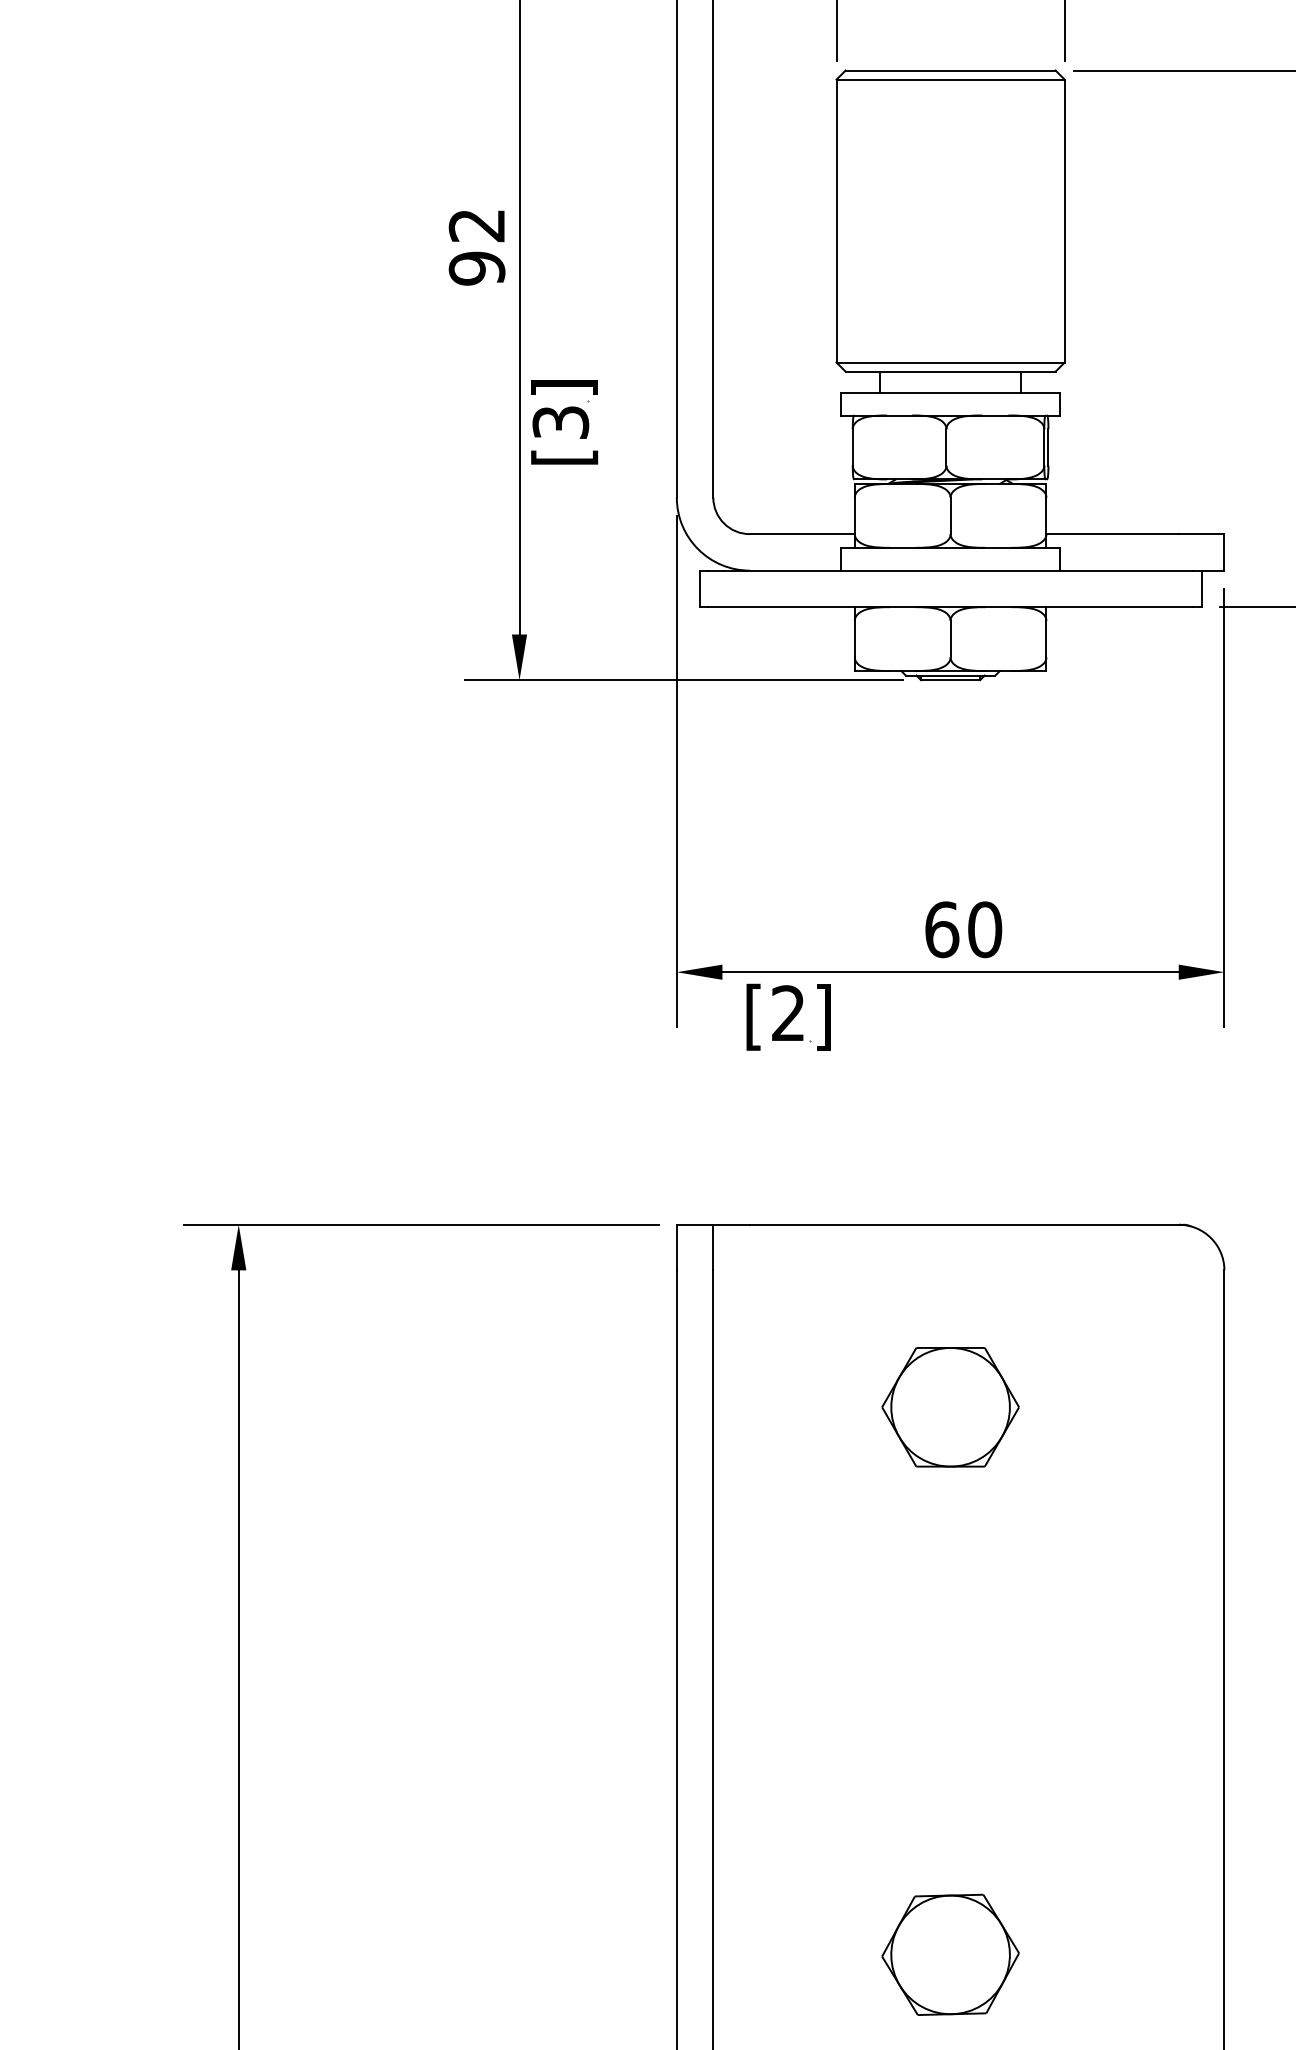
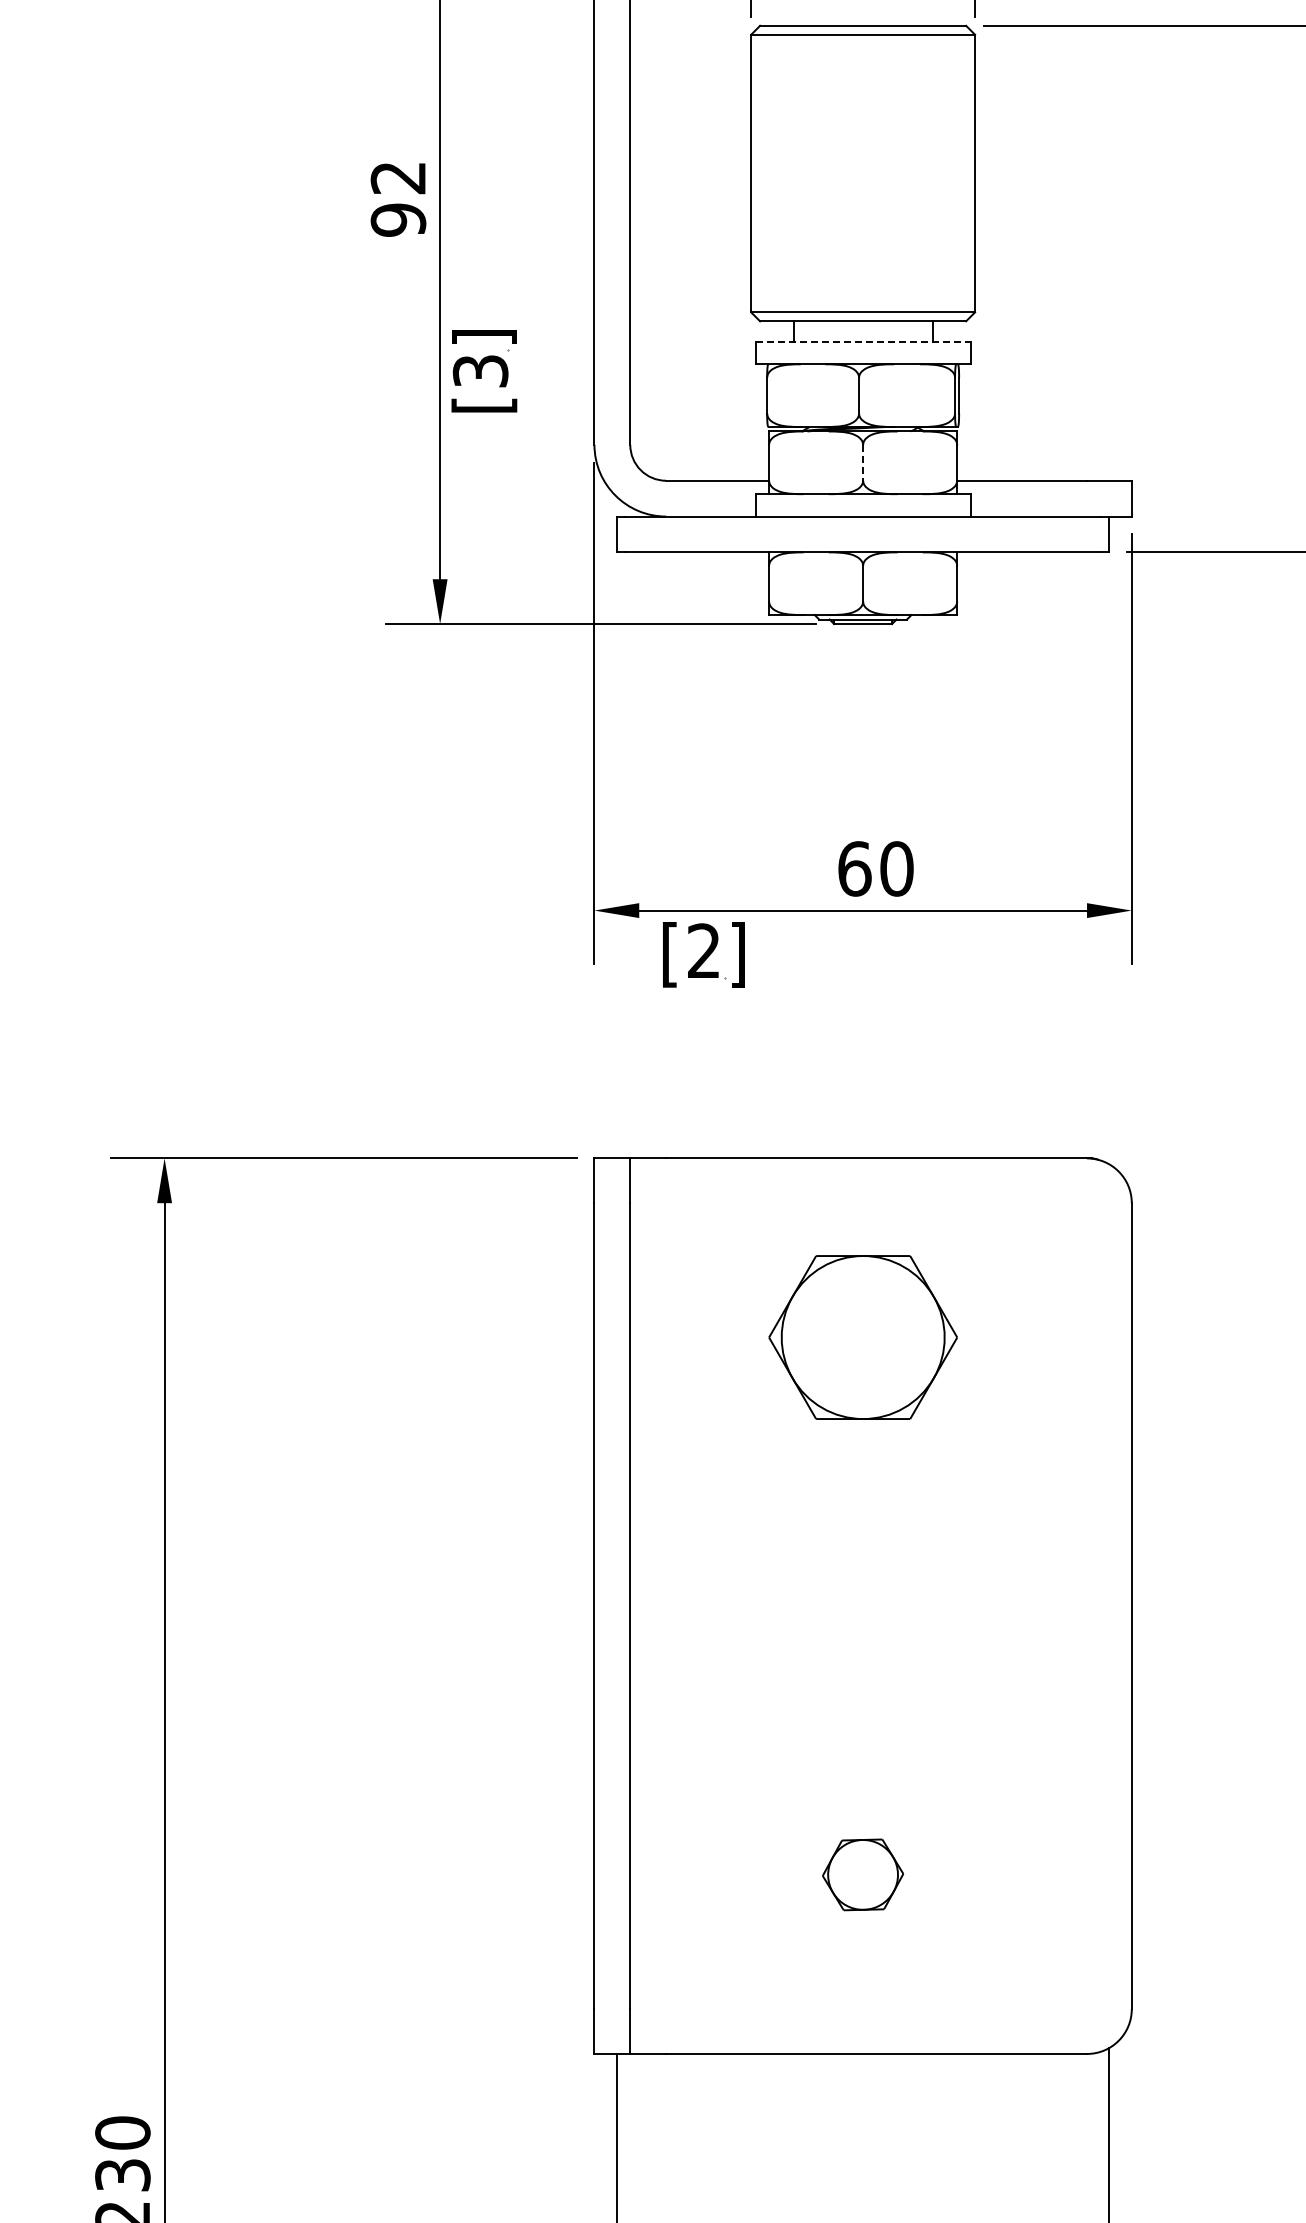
line: (950, 392) -> (863, 341), solid -> dashed
line: (950, 515) -> (863, 462), solid -> dashed
part: (949, 1407) -> (862, 1337), size x1.4
part: (949, 1954) -> (862, 1874), size x0.6

